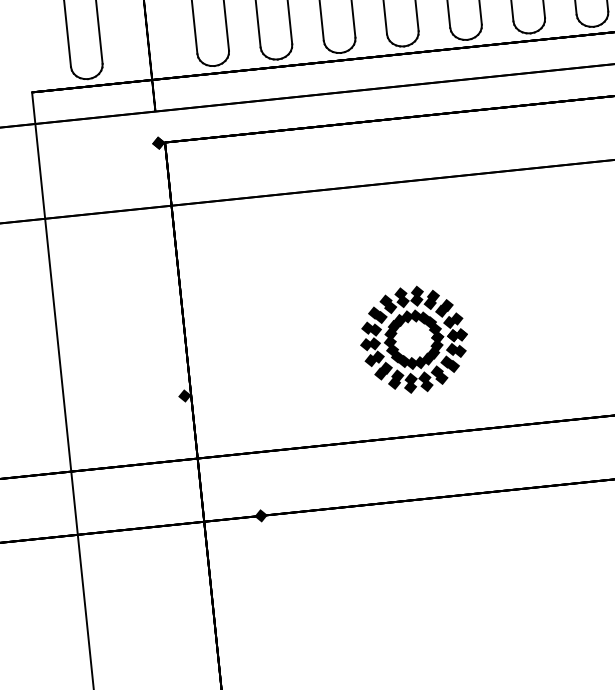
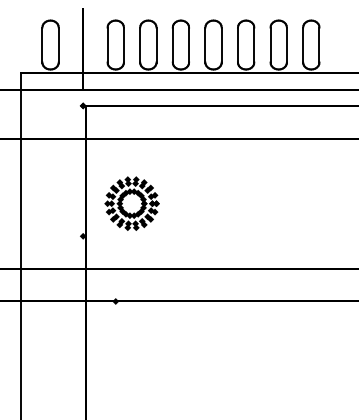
part: (412, 339) -> (131, 203), moved

